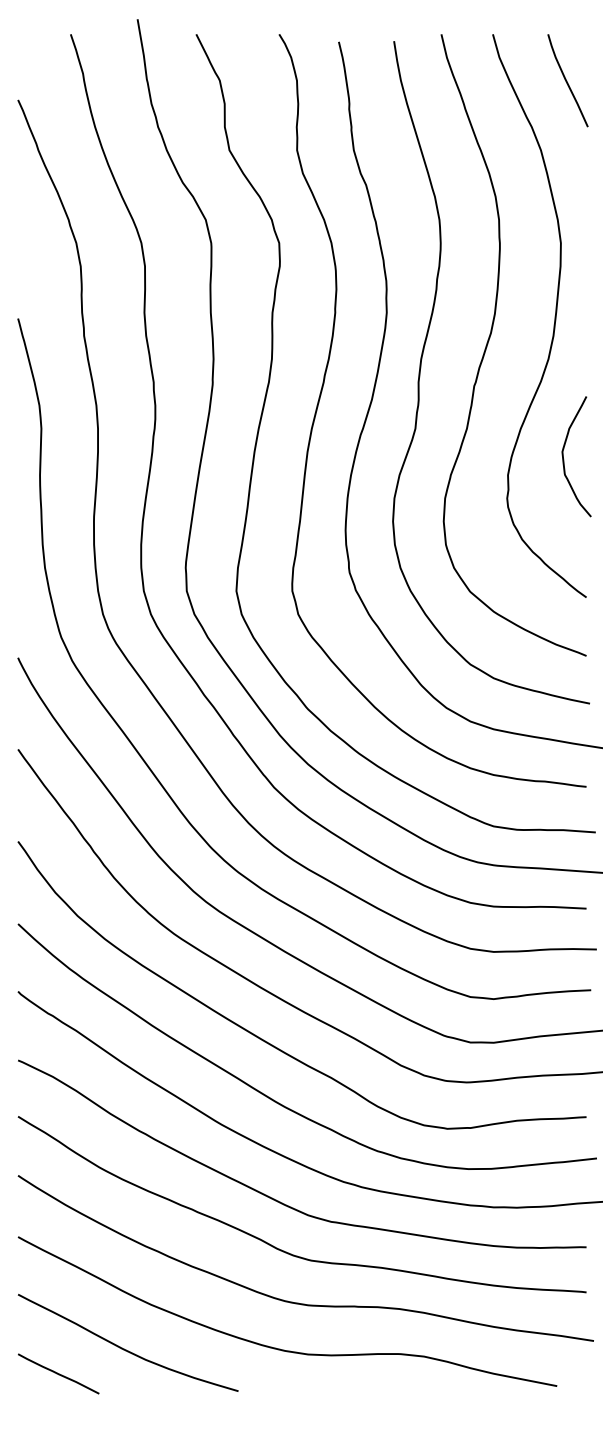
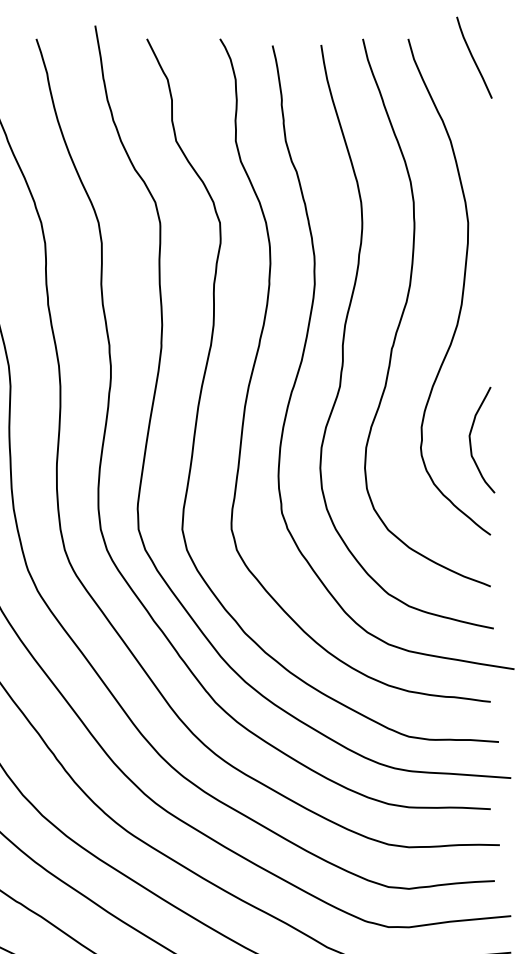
curve: (567, 80) -> (474, 57), moved
curve: (564, 459) -> (471, 442), moved

